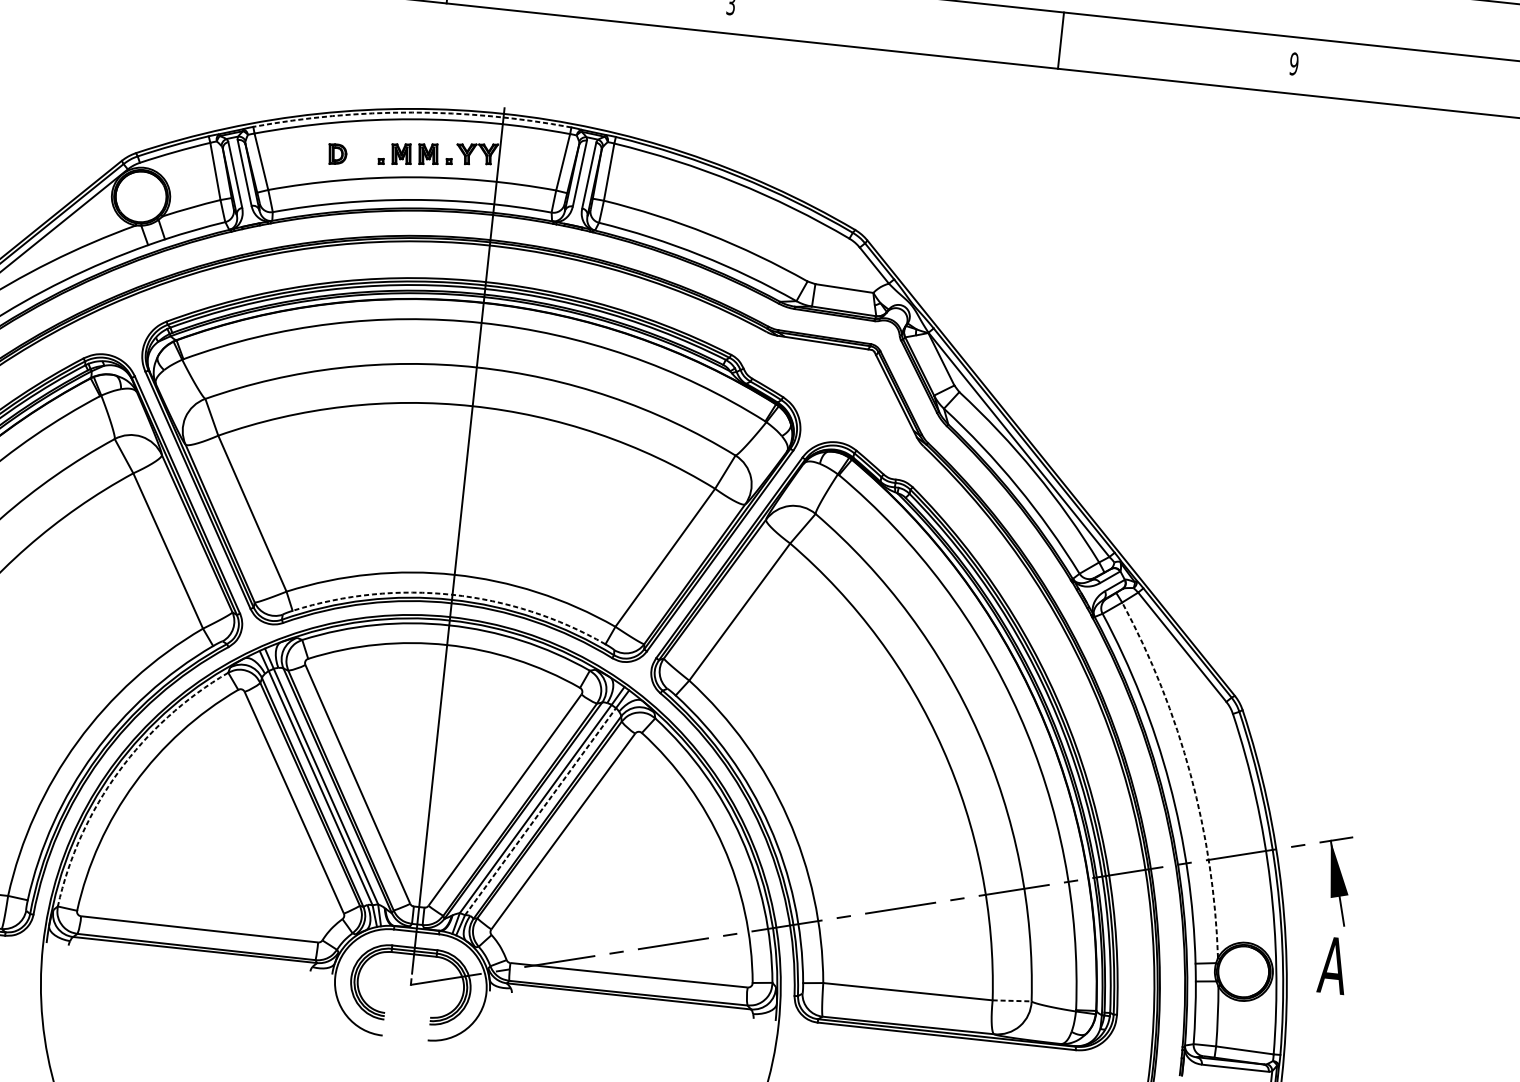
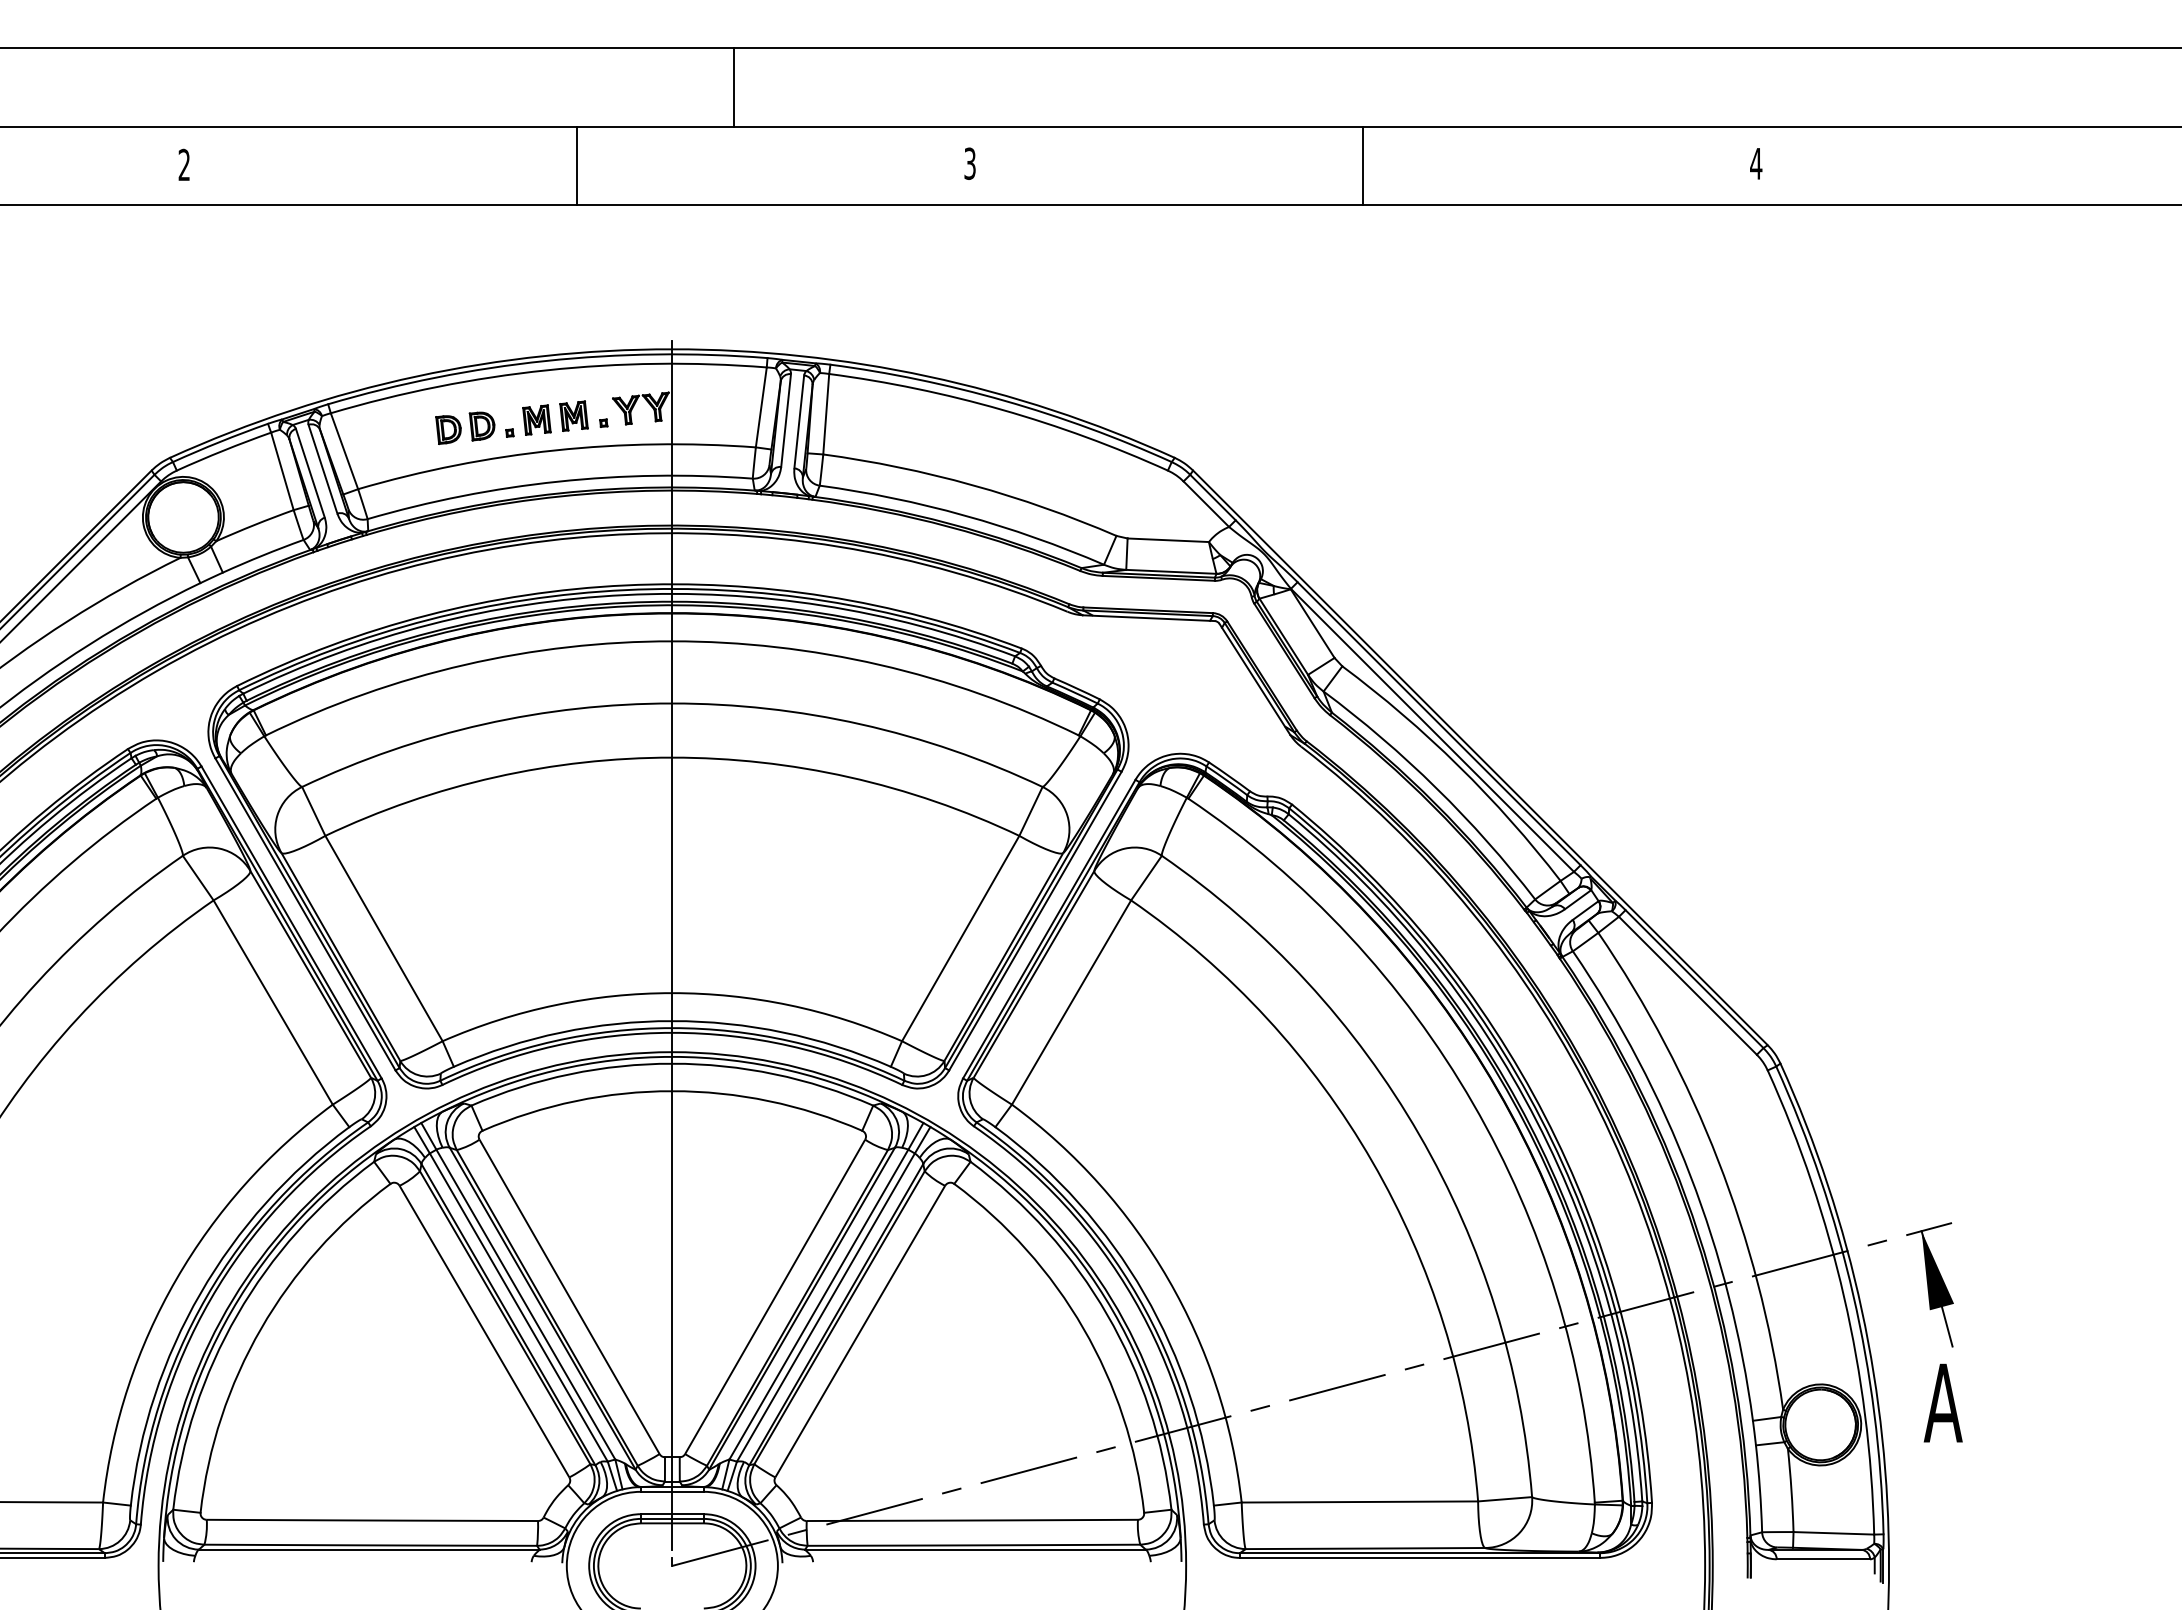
line: (1060, 40) -> (1362, 165), moved
text: (1294, 63) -> (1756, 163), 9 -> 4
arc: (412, 112) -> (545, 360), dashed -> solid
part: (361, 154) -> (481, 426), added
arc: (452, 595) -> (672, 1021), dashed -> solid
arc: (118, 771) -> (237, 1314), dashed -> solid
arc: (1190, 774) -> (1718, 1160), dashed -> solid
line: (540, 811) -> (825, 1307), dashed -> solid
line: (1012, 1001) -> (1505, 1499), dashed -> solid

